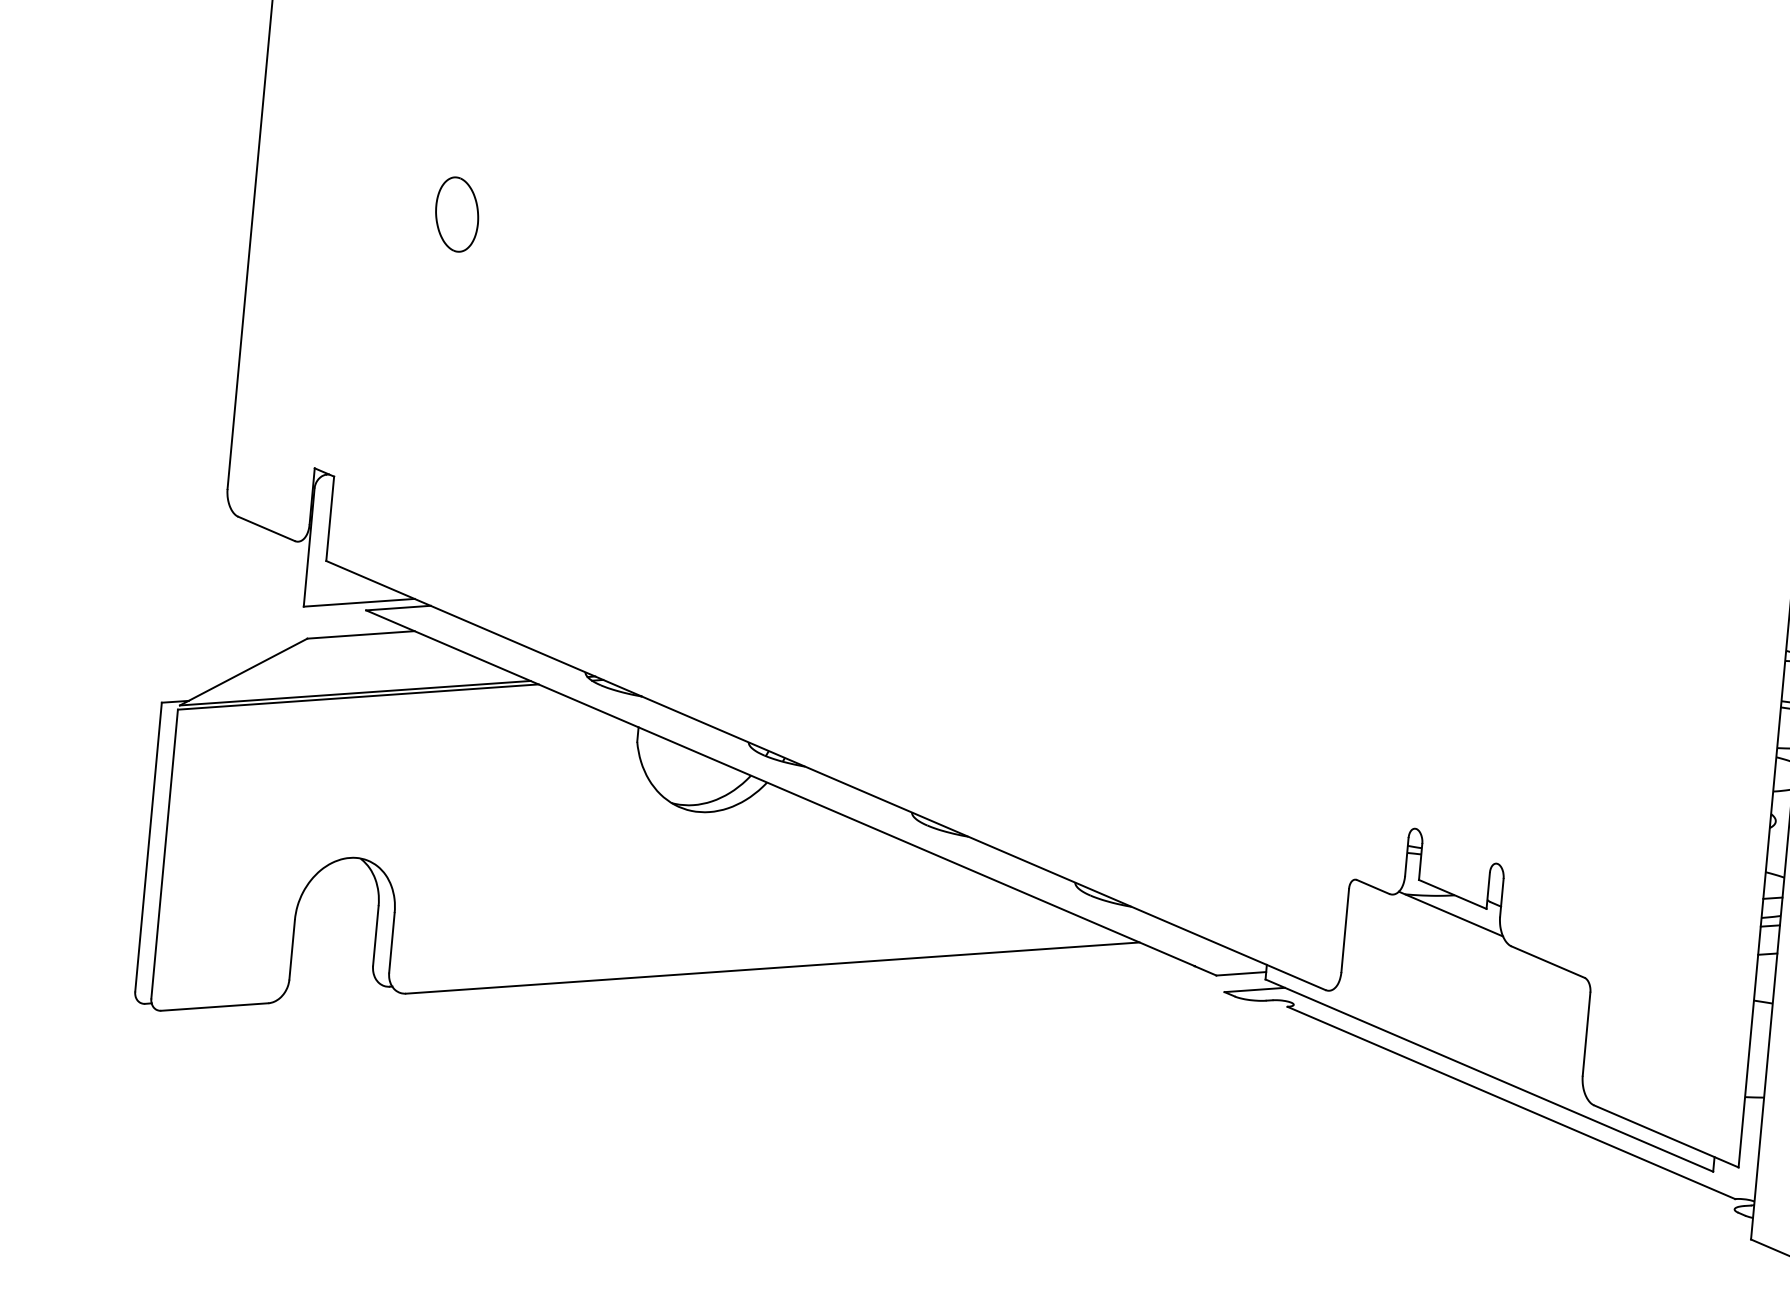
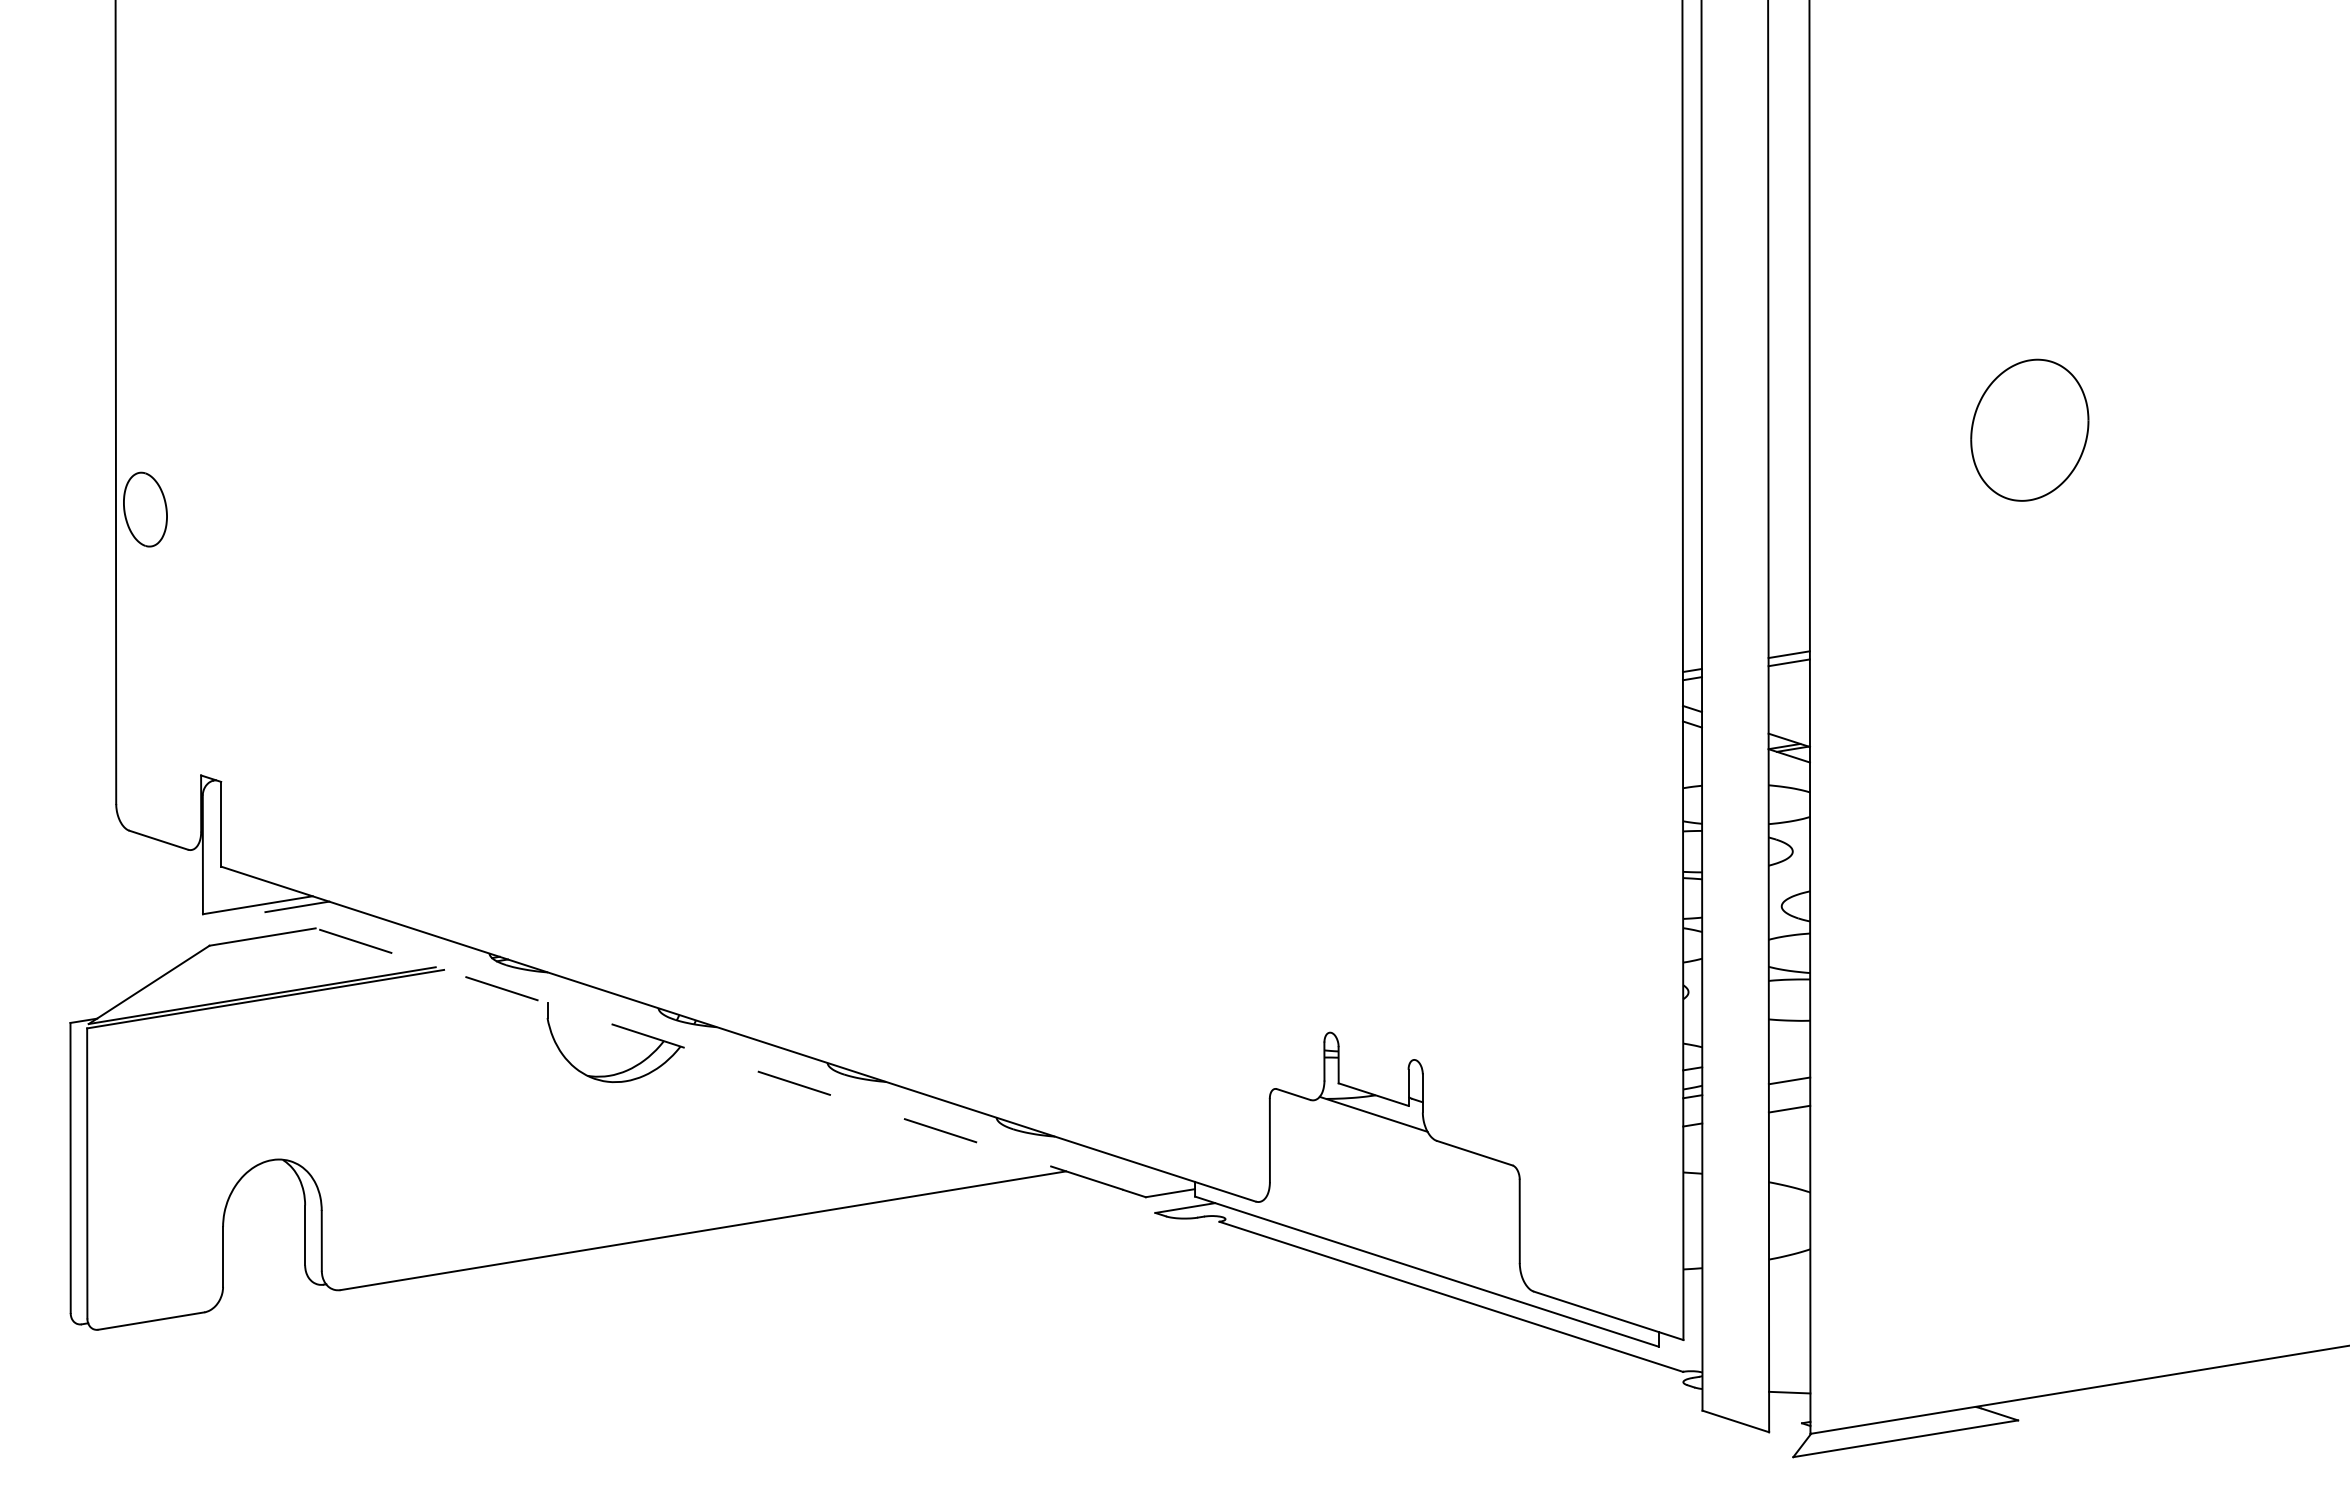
part: (457, 214) -> (145, 509), moved
line: (780, 788) -> (694, 1051), solid -> dashed

